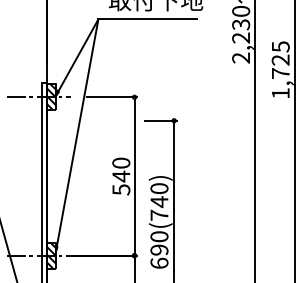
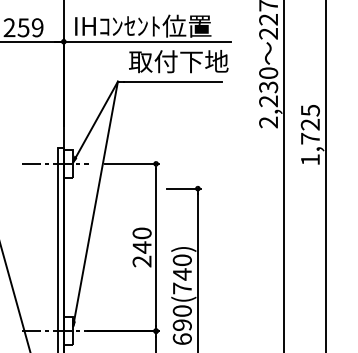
hatch: (51, 96) -> (68, 163), removed
text: (120, 189) -> (141, 261), 540 -> 240
hatch: (51, 256) -> (68, 331), removed

